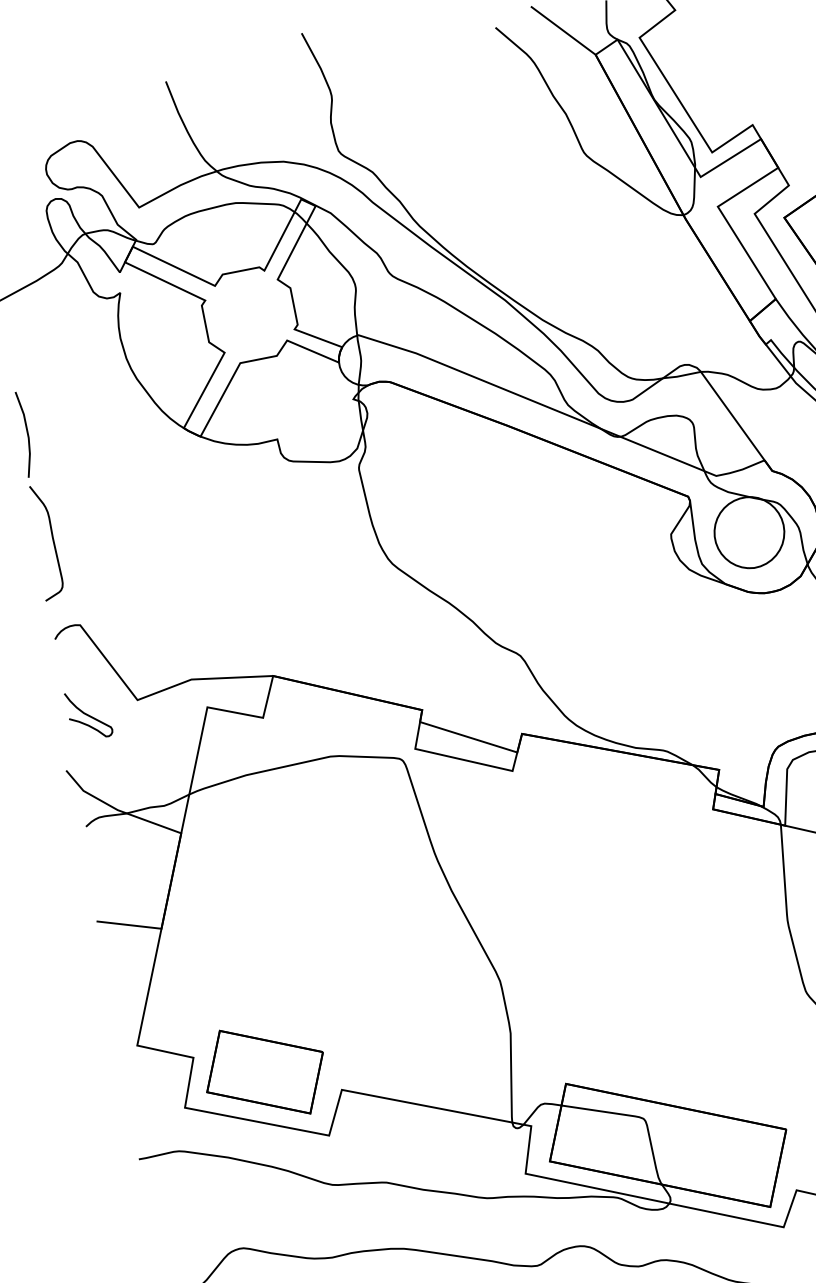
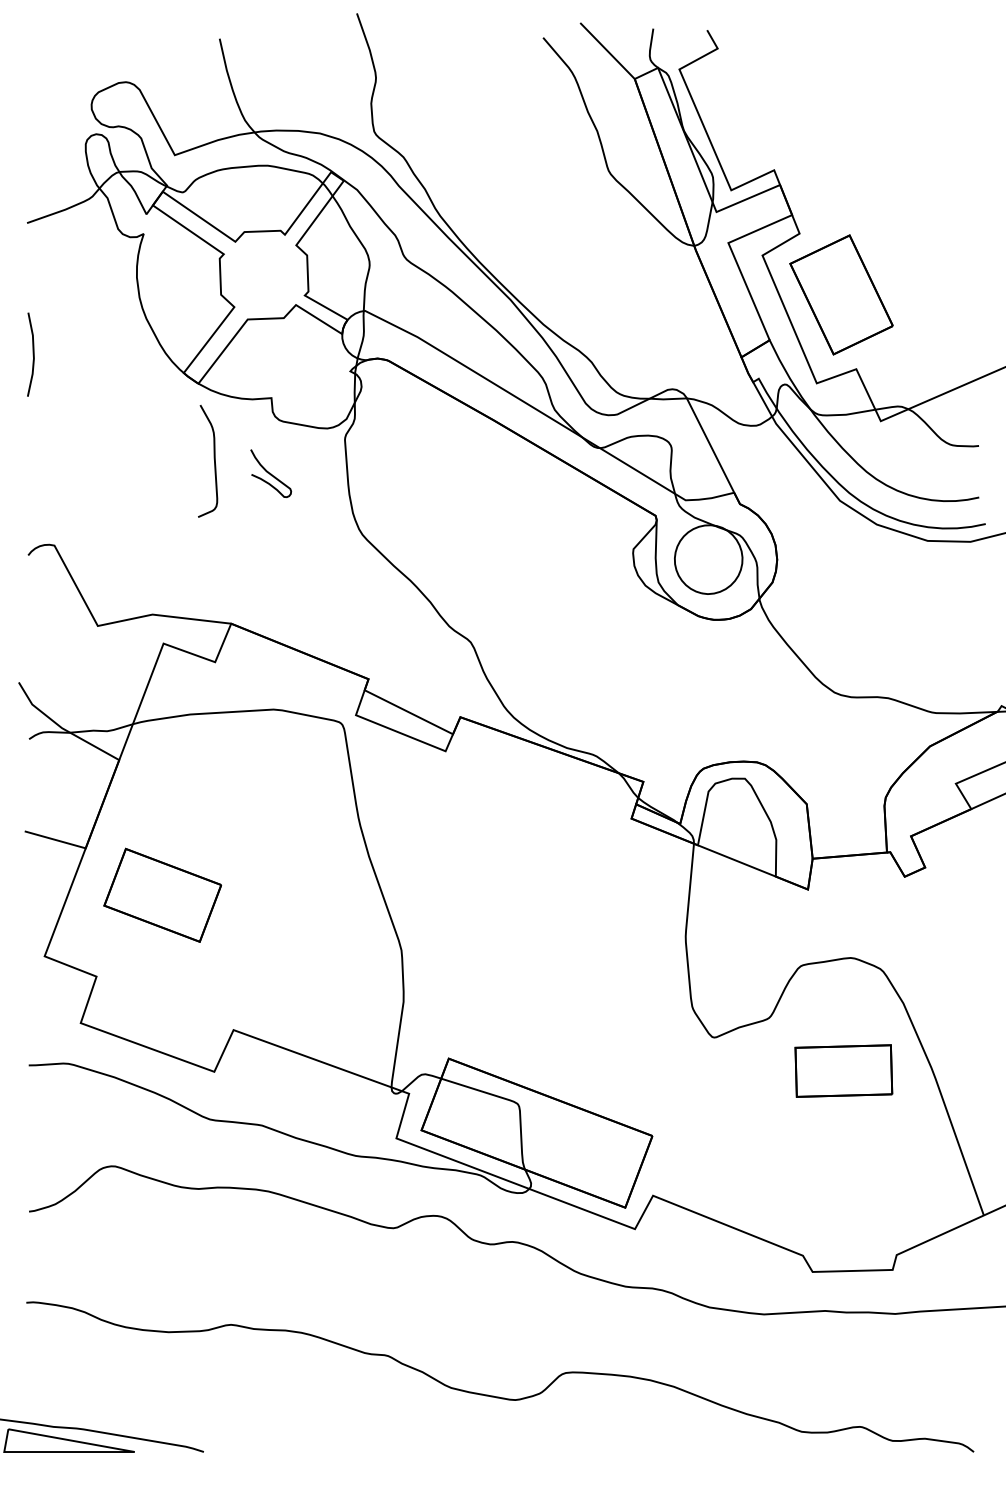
curve: (51, 539) -> (213, 459), moved
curve: (89, 714) -> (271, 473), moved
part: (264, 1071) -> (162, 894), moved

